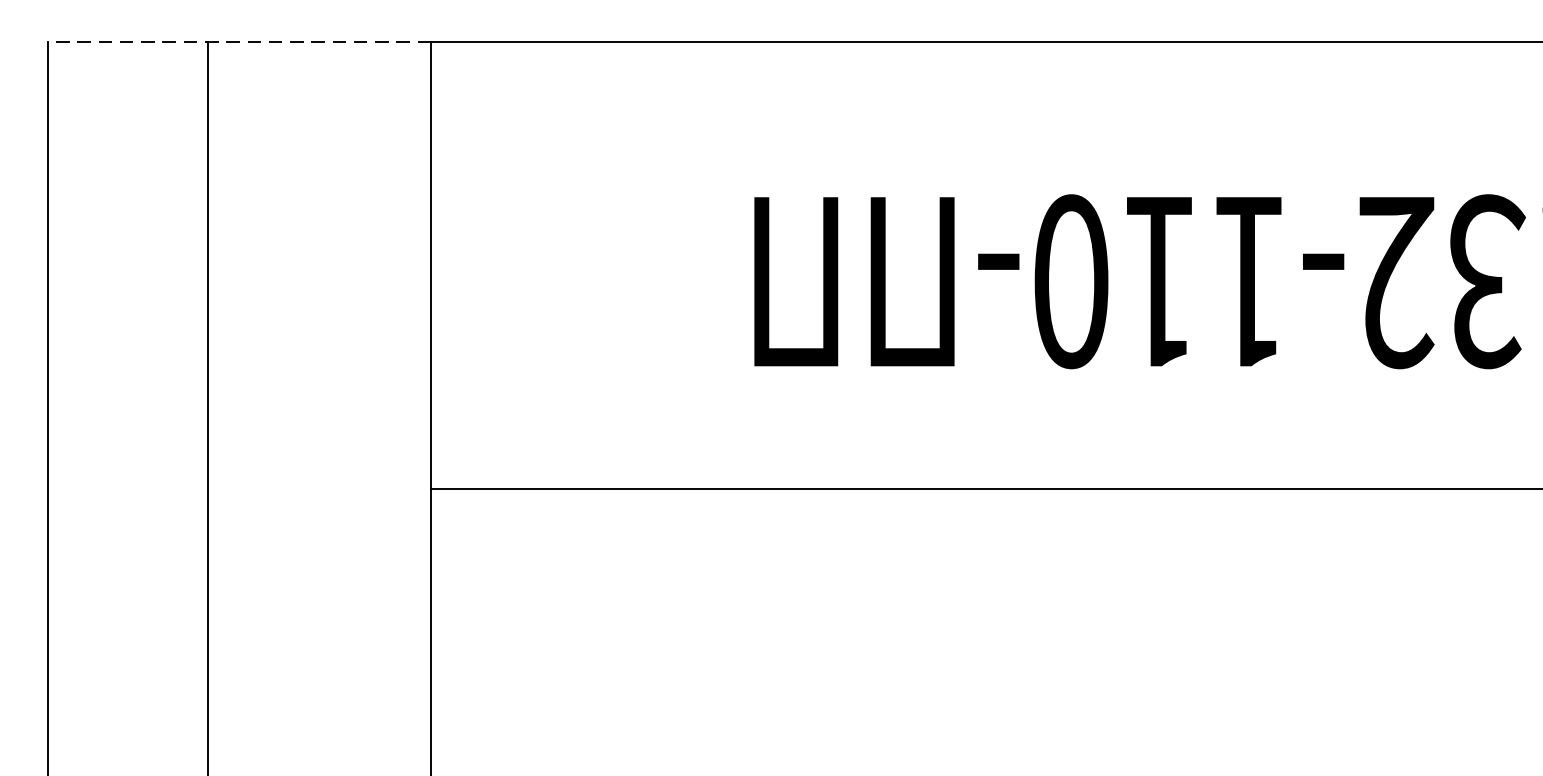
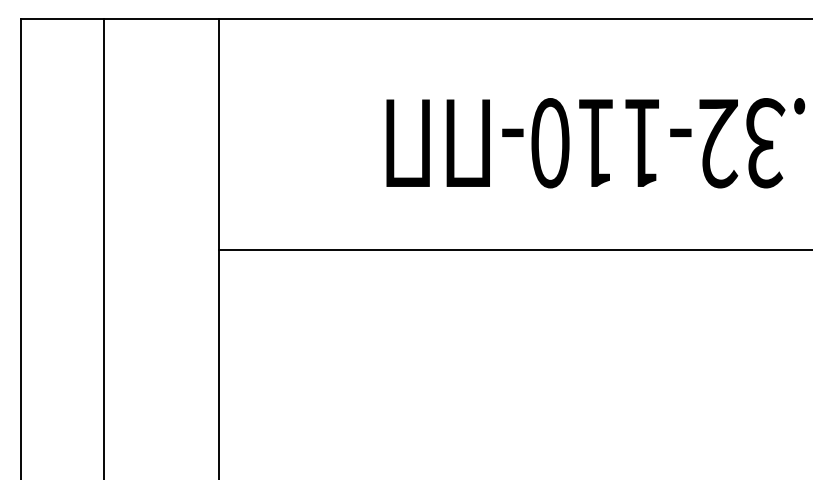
line: (237, 42) -> (119, 19), dashed -> solid

